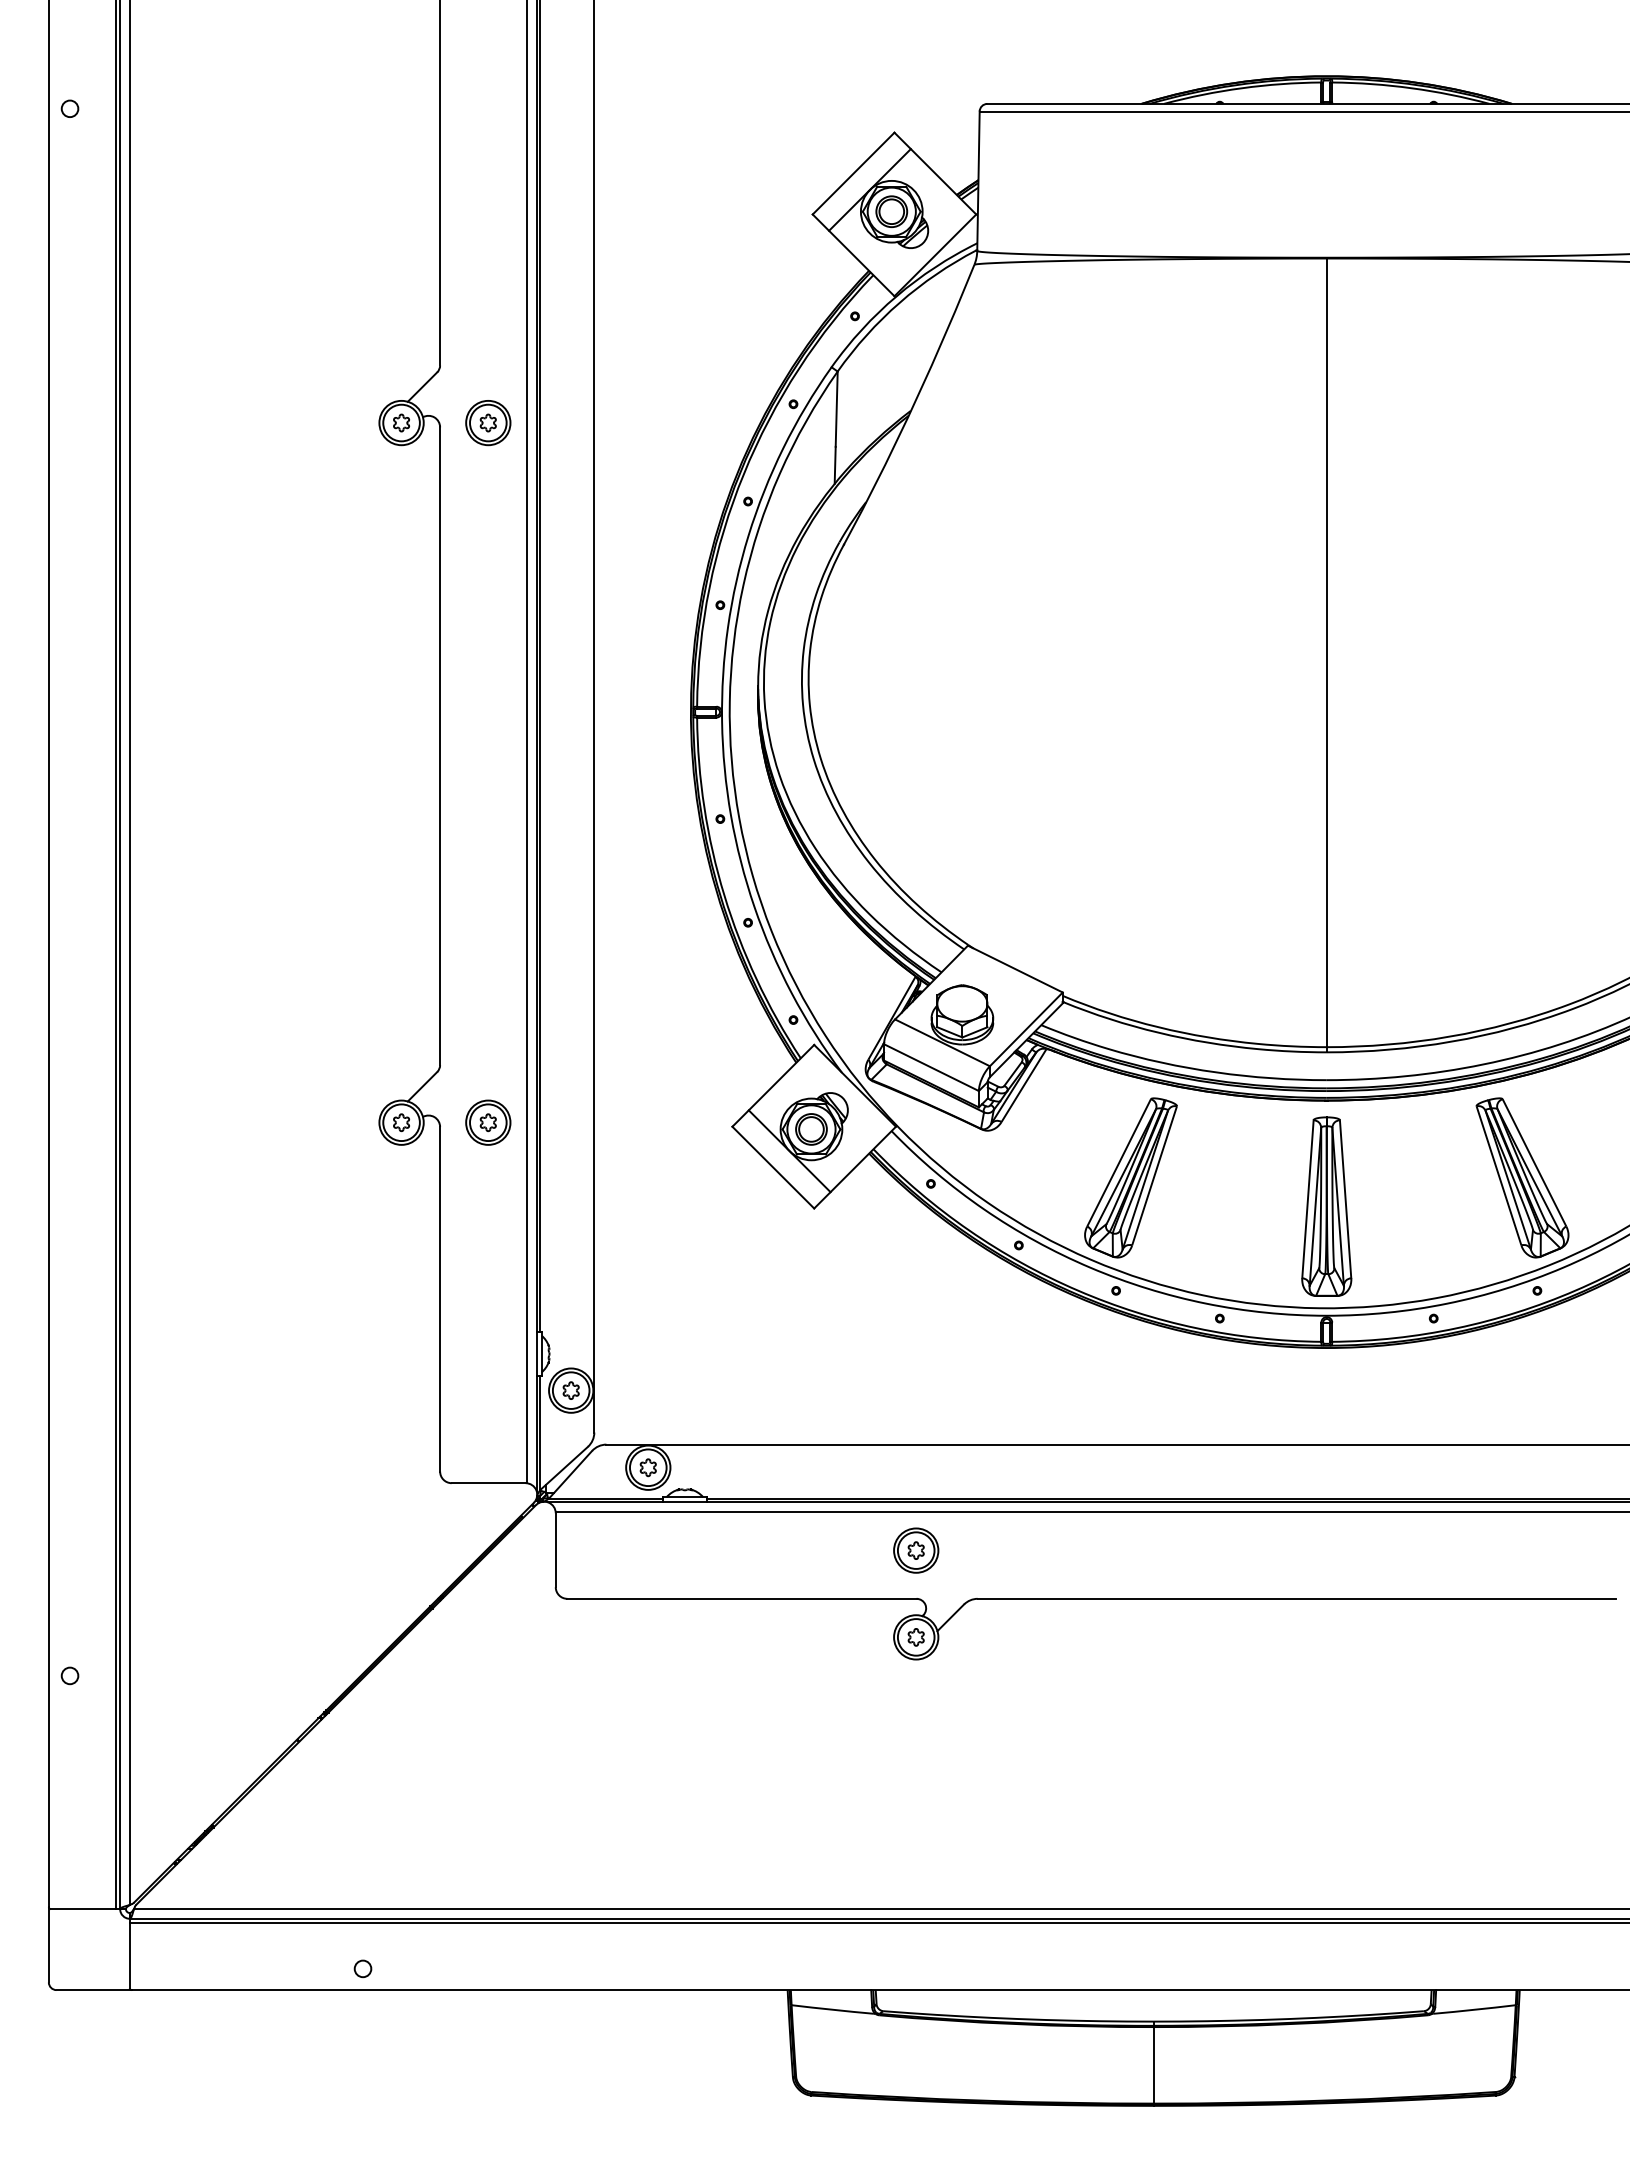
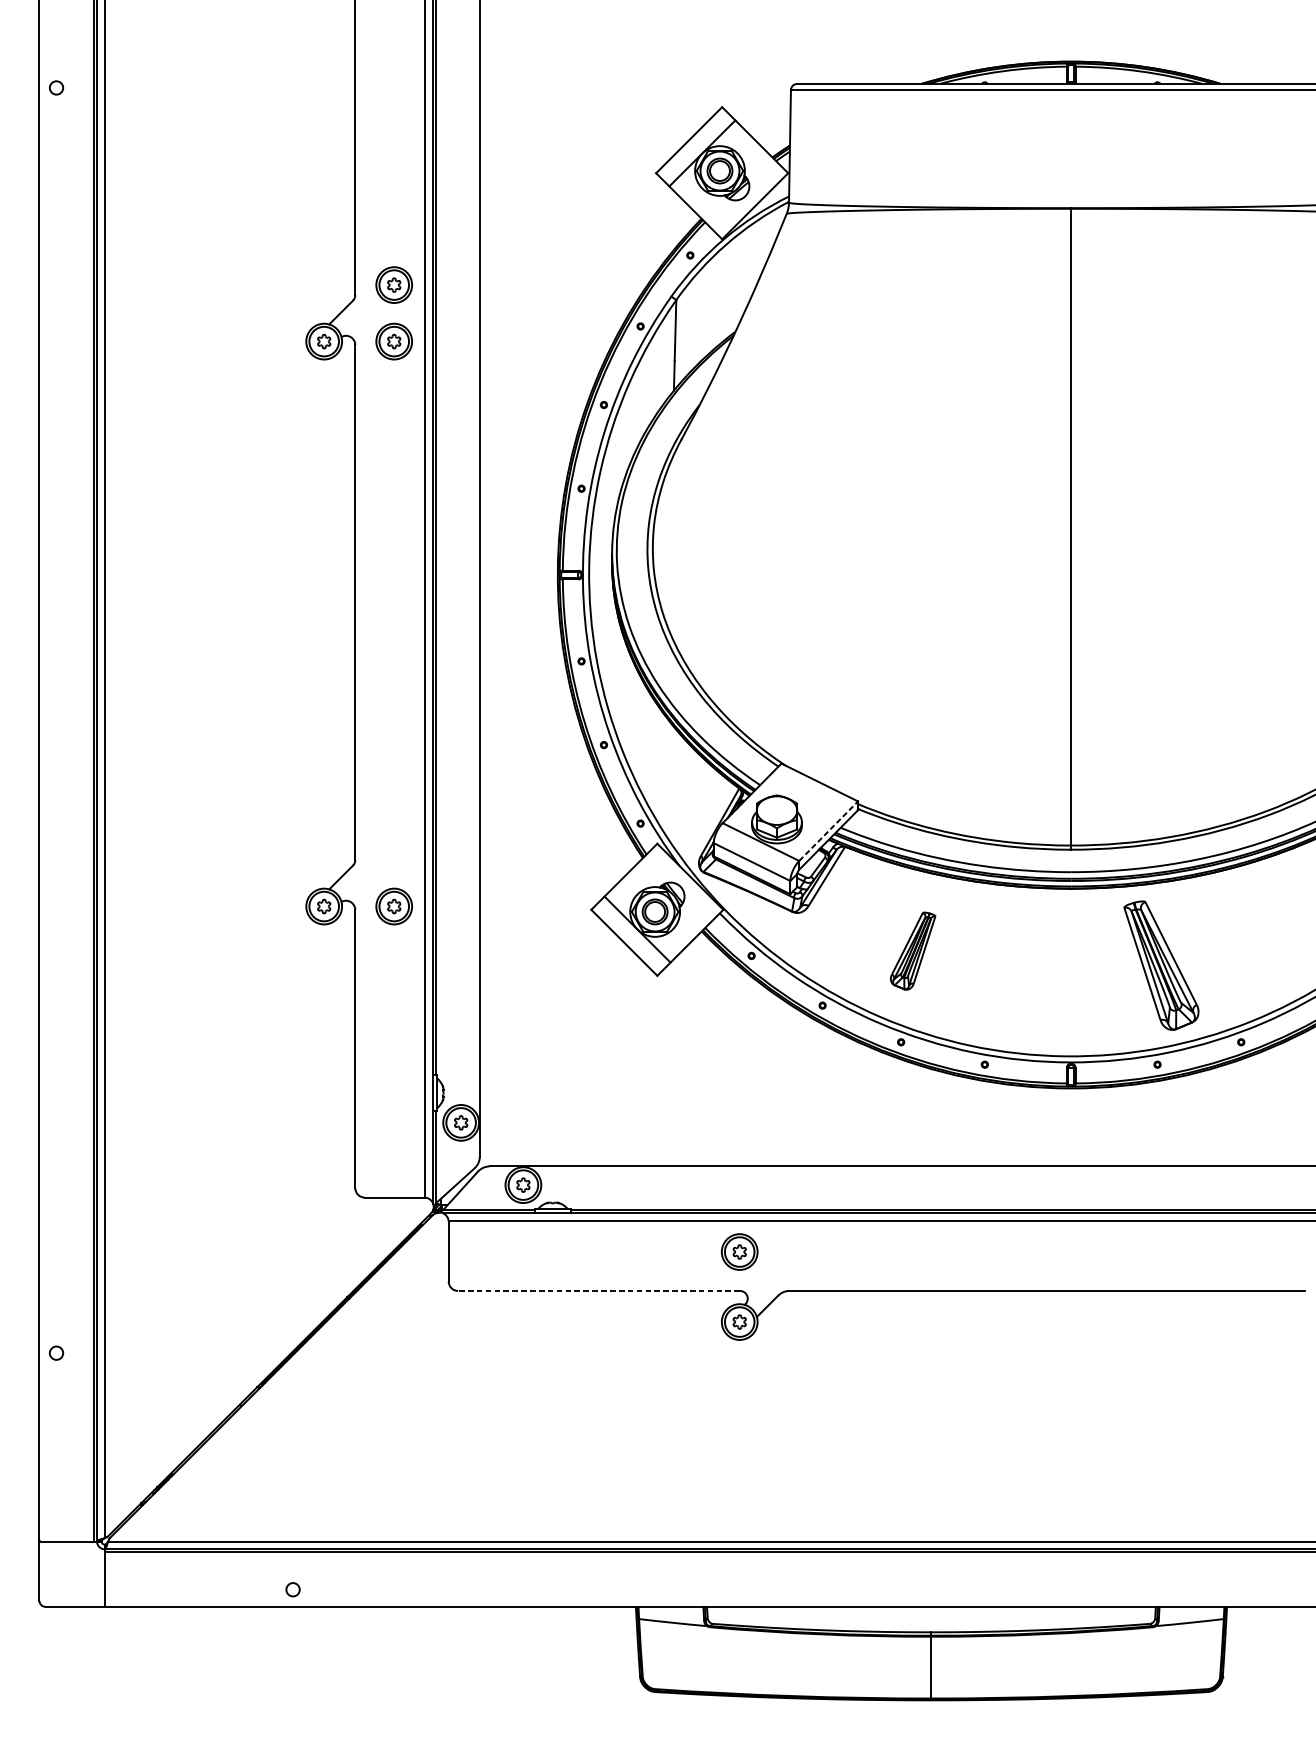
part: (488, 353) -> (394, 285), added
line: (1026, 1029) -> (828, 831), solid -> dashed
part: (1130, 1177) -> (912, 950), size x0.6
part: (1522, 1177) -> (1161, 965), moved
part: (1326, 1206) -> (1070, 974), removed
line: (741, 1598) -> (598, 1290), solid -> dashed

